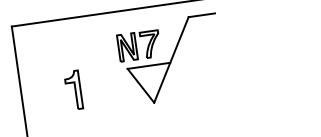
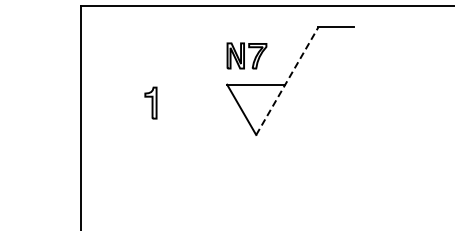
part: (138, 45) -> (246, 55), size x0.7
line: (171, 59) -> (287, 80), solid -> dashed
part: (73, 89) -> (150, 102), size x0.6

